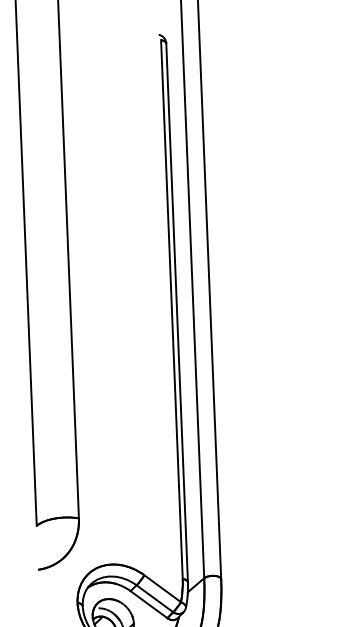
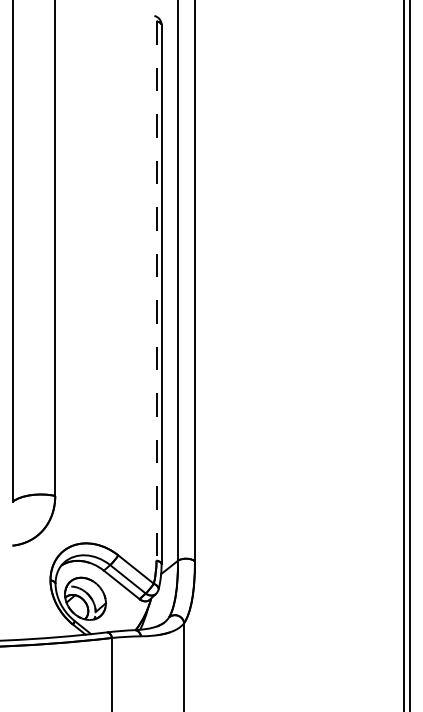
line: (171, 309) -> (156, 290), solid -> dashed

